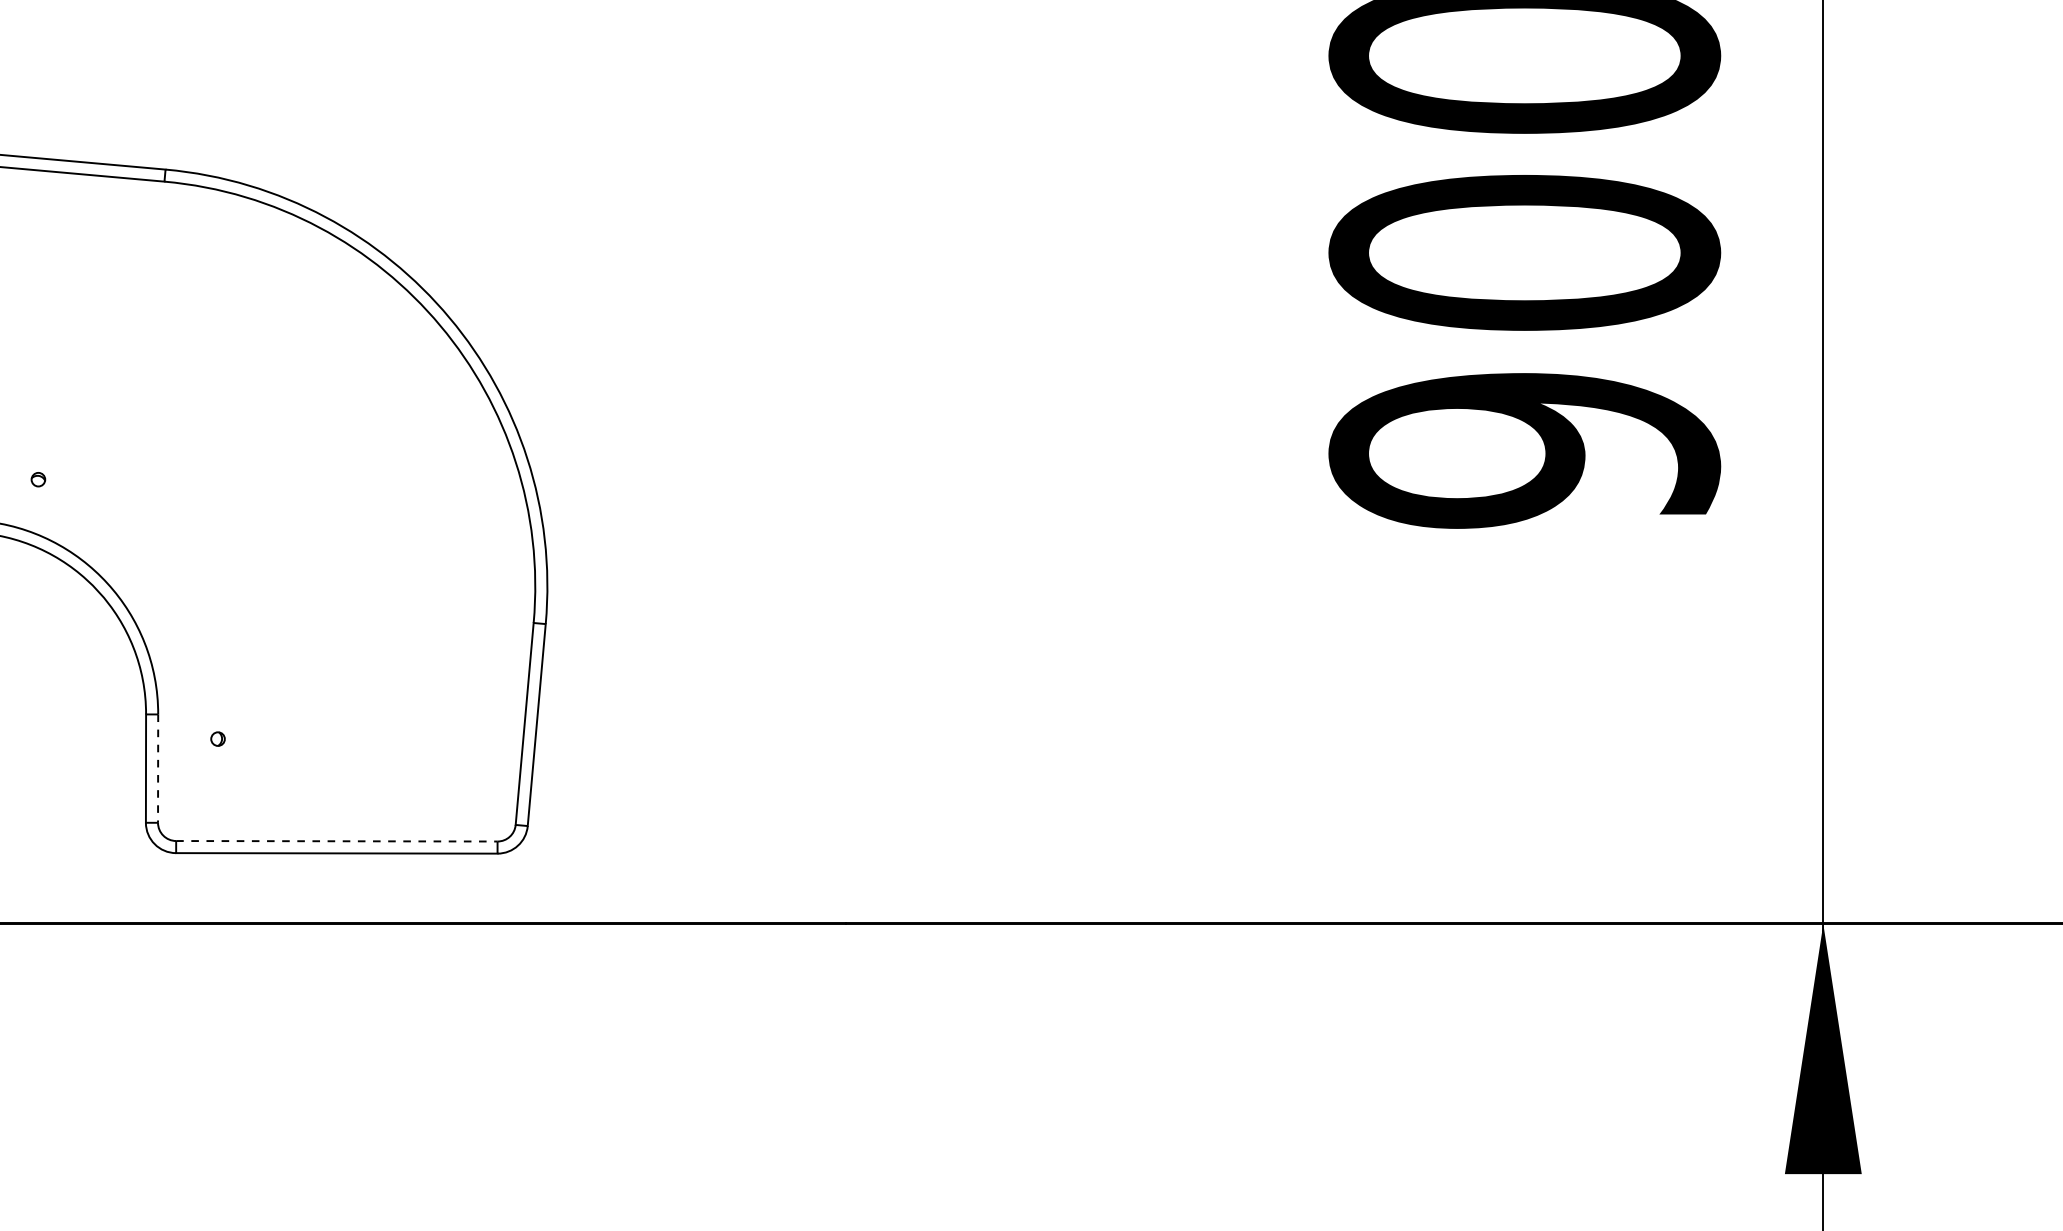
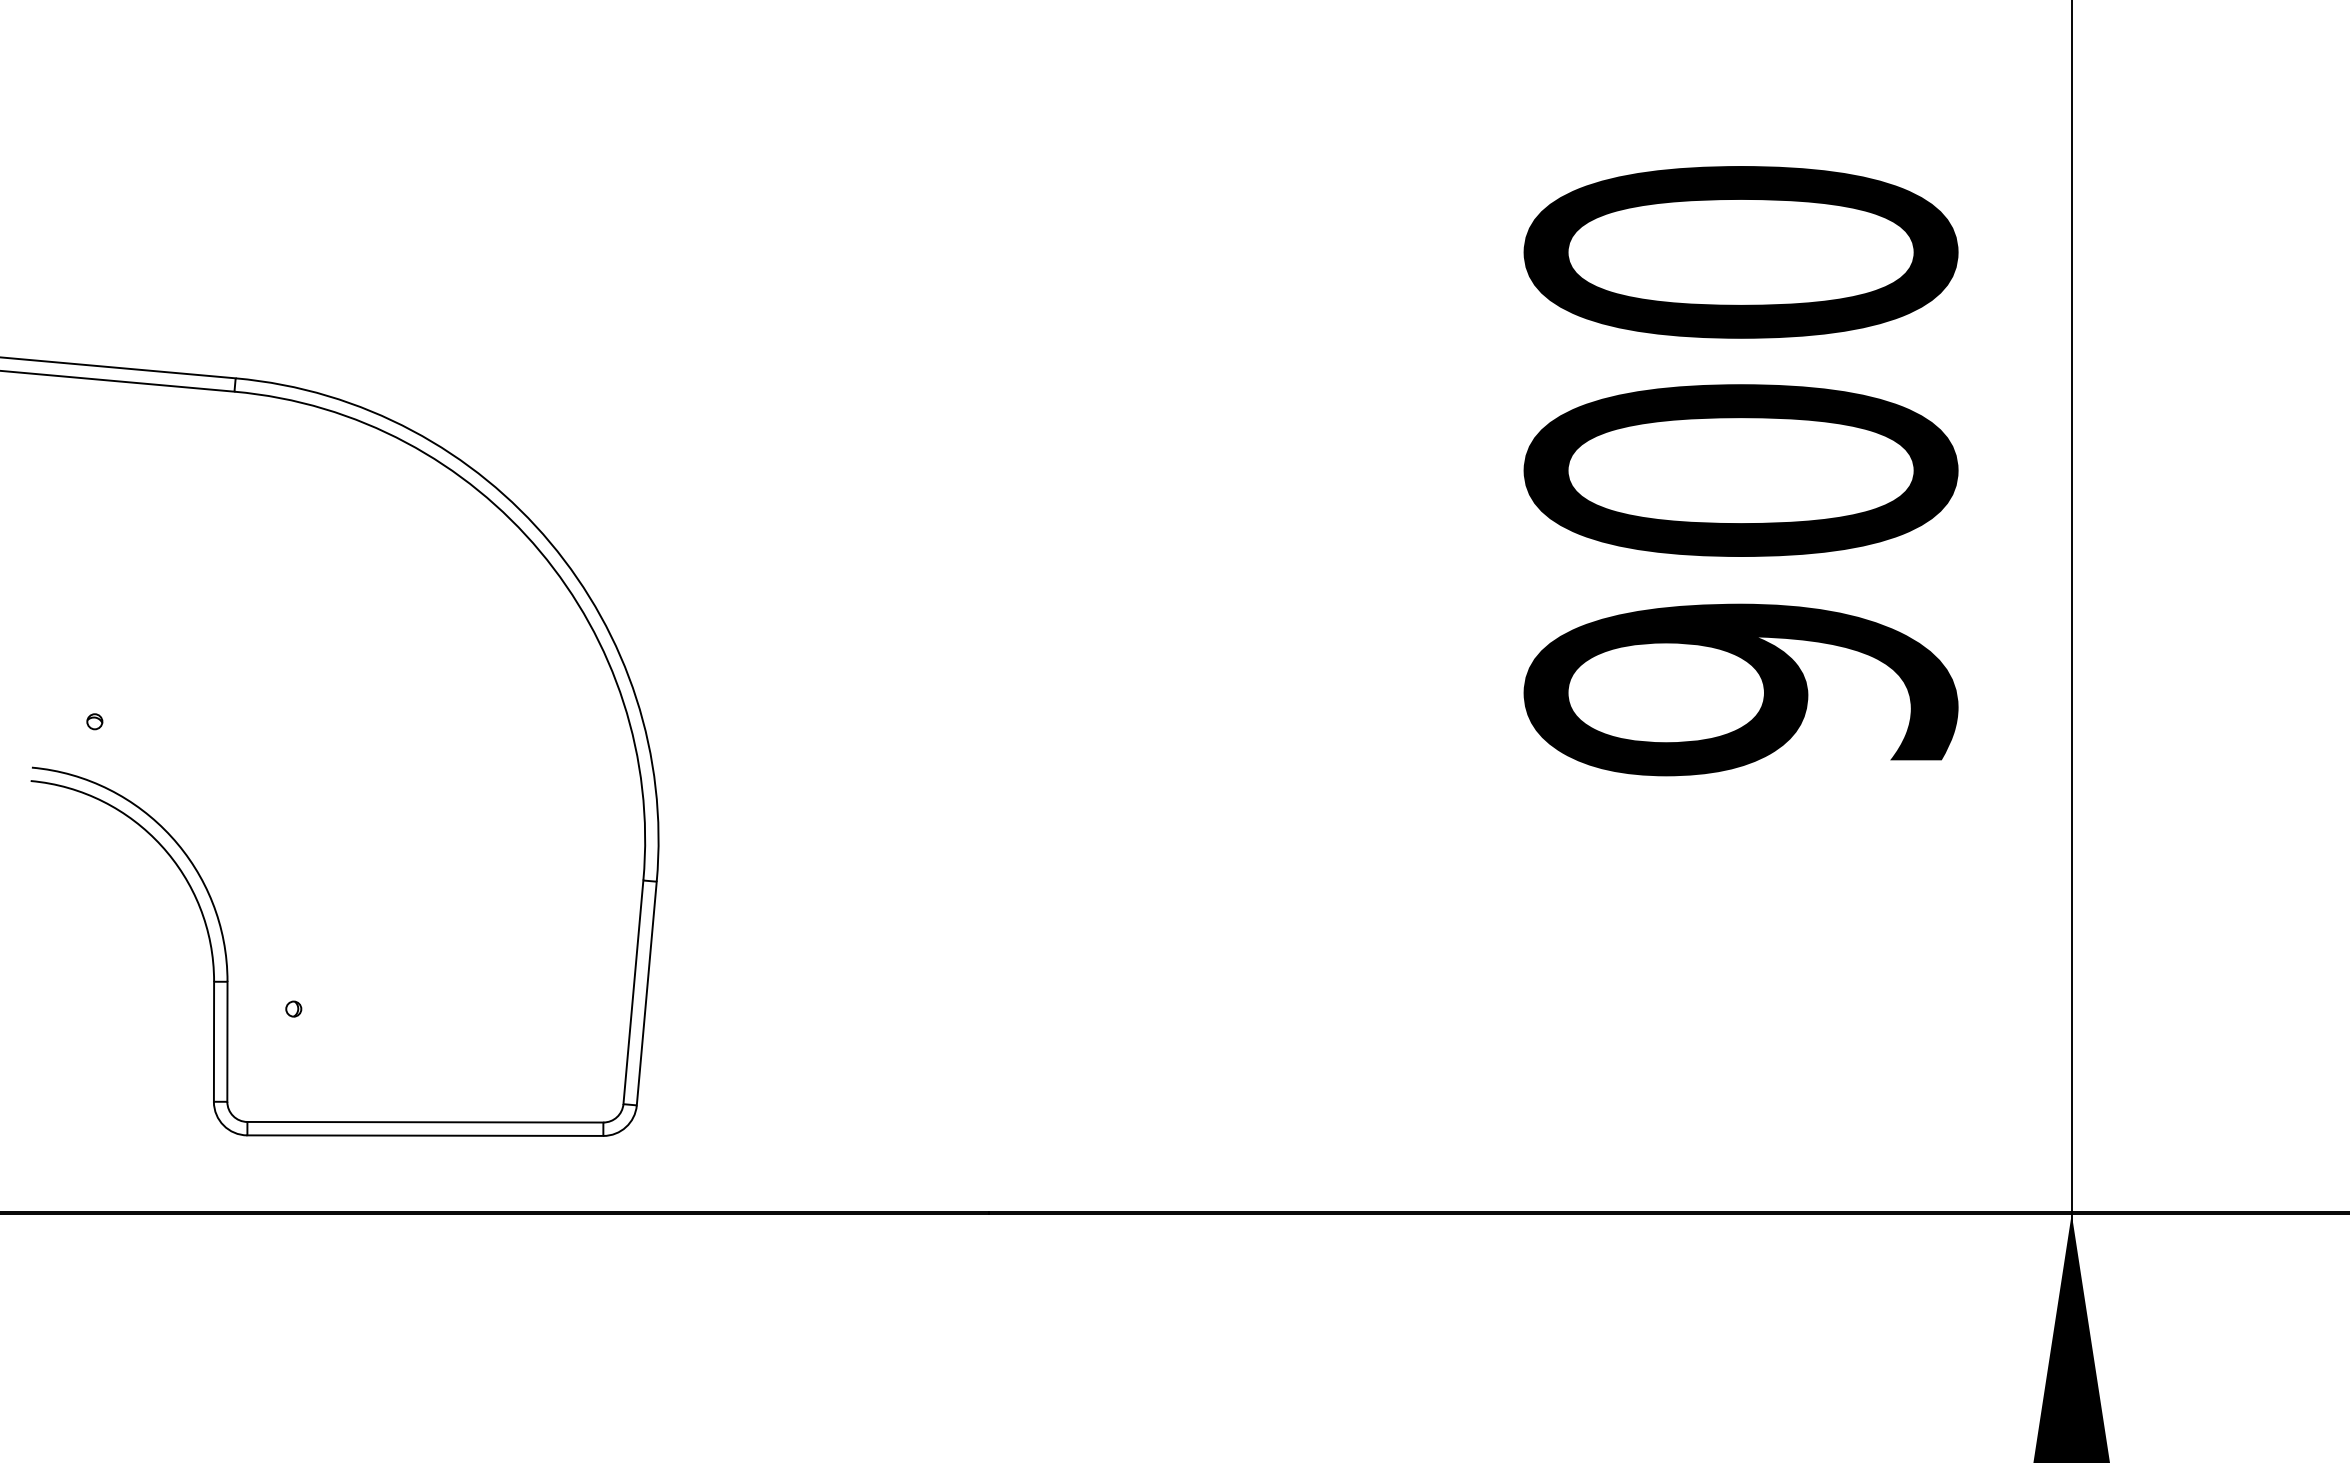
line: (158, 769) -> (227, 1042), dashed -> solid
line: (336, 841) -> (425, 1122), dashed -> solid

